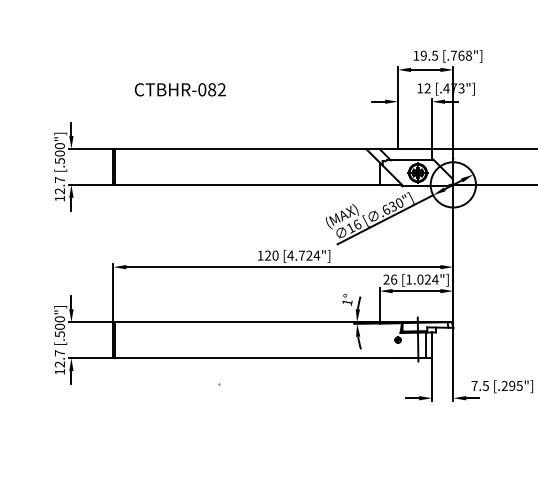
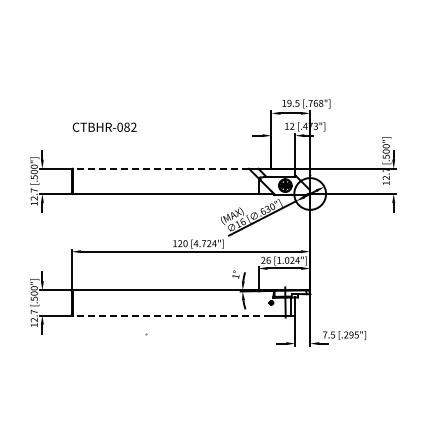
text: (179, 88) -> (104, 126), moved
line: (239, 148) -> (160, 168), solid -> dashed
line: (255, 358) -> (171, 315), solid -> dashed

